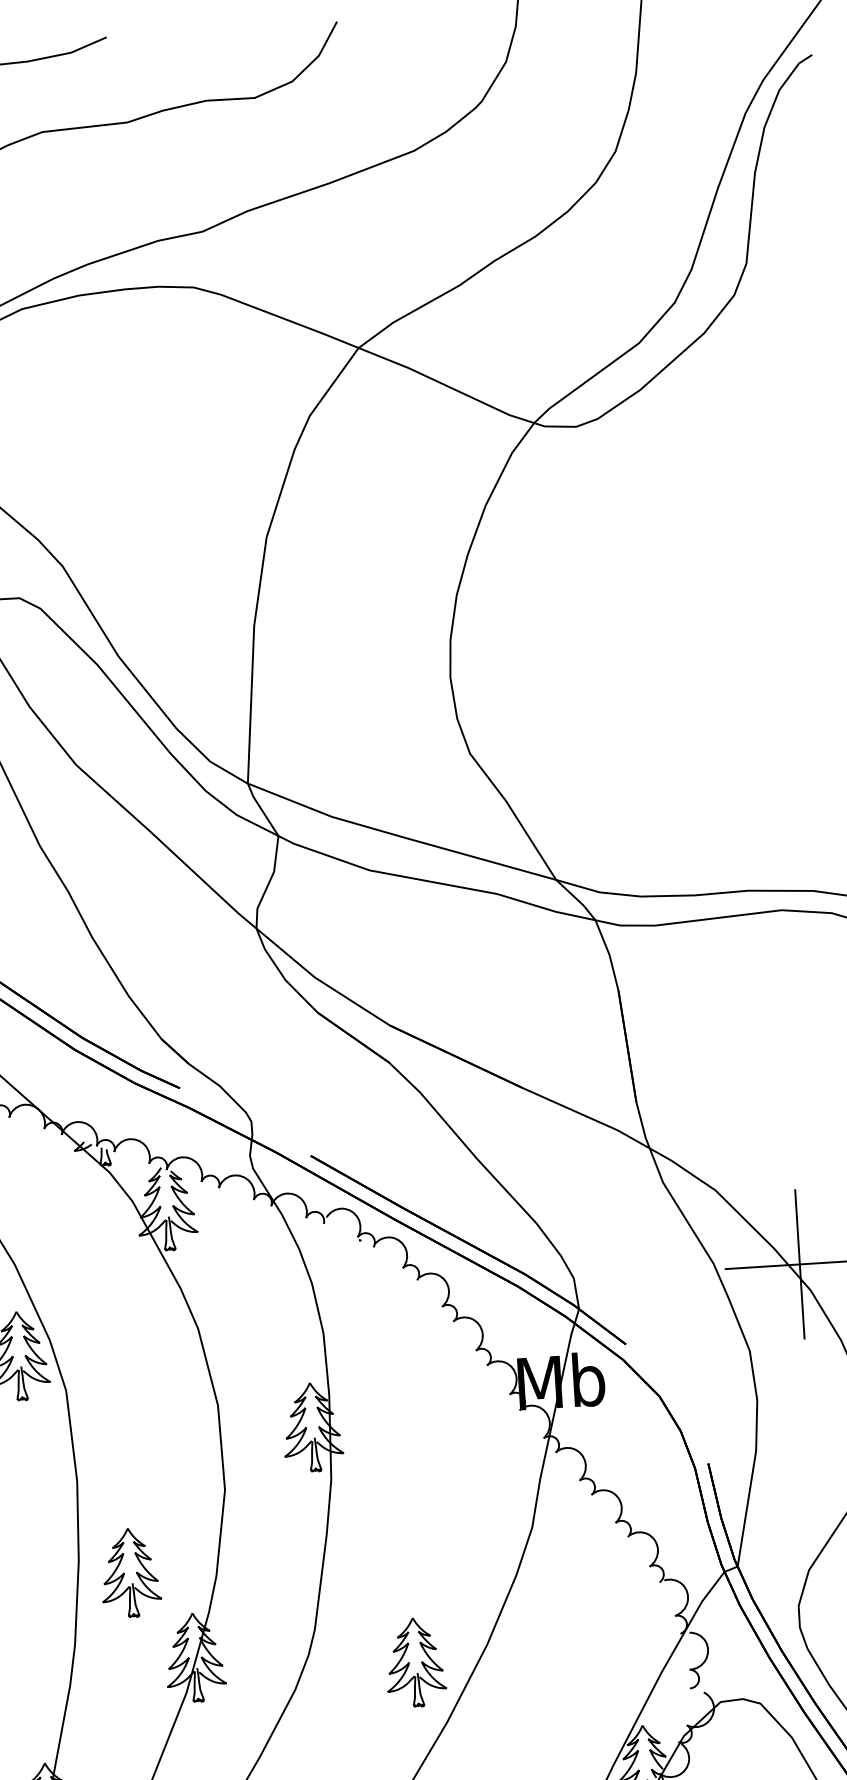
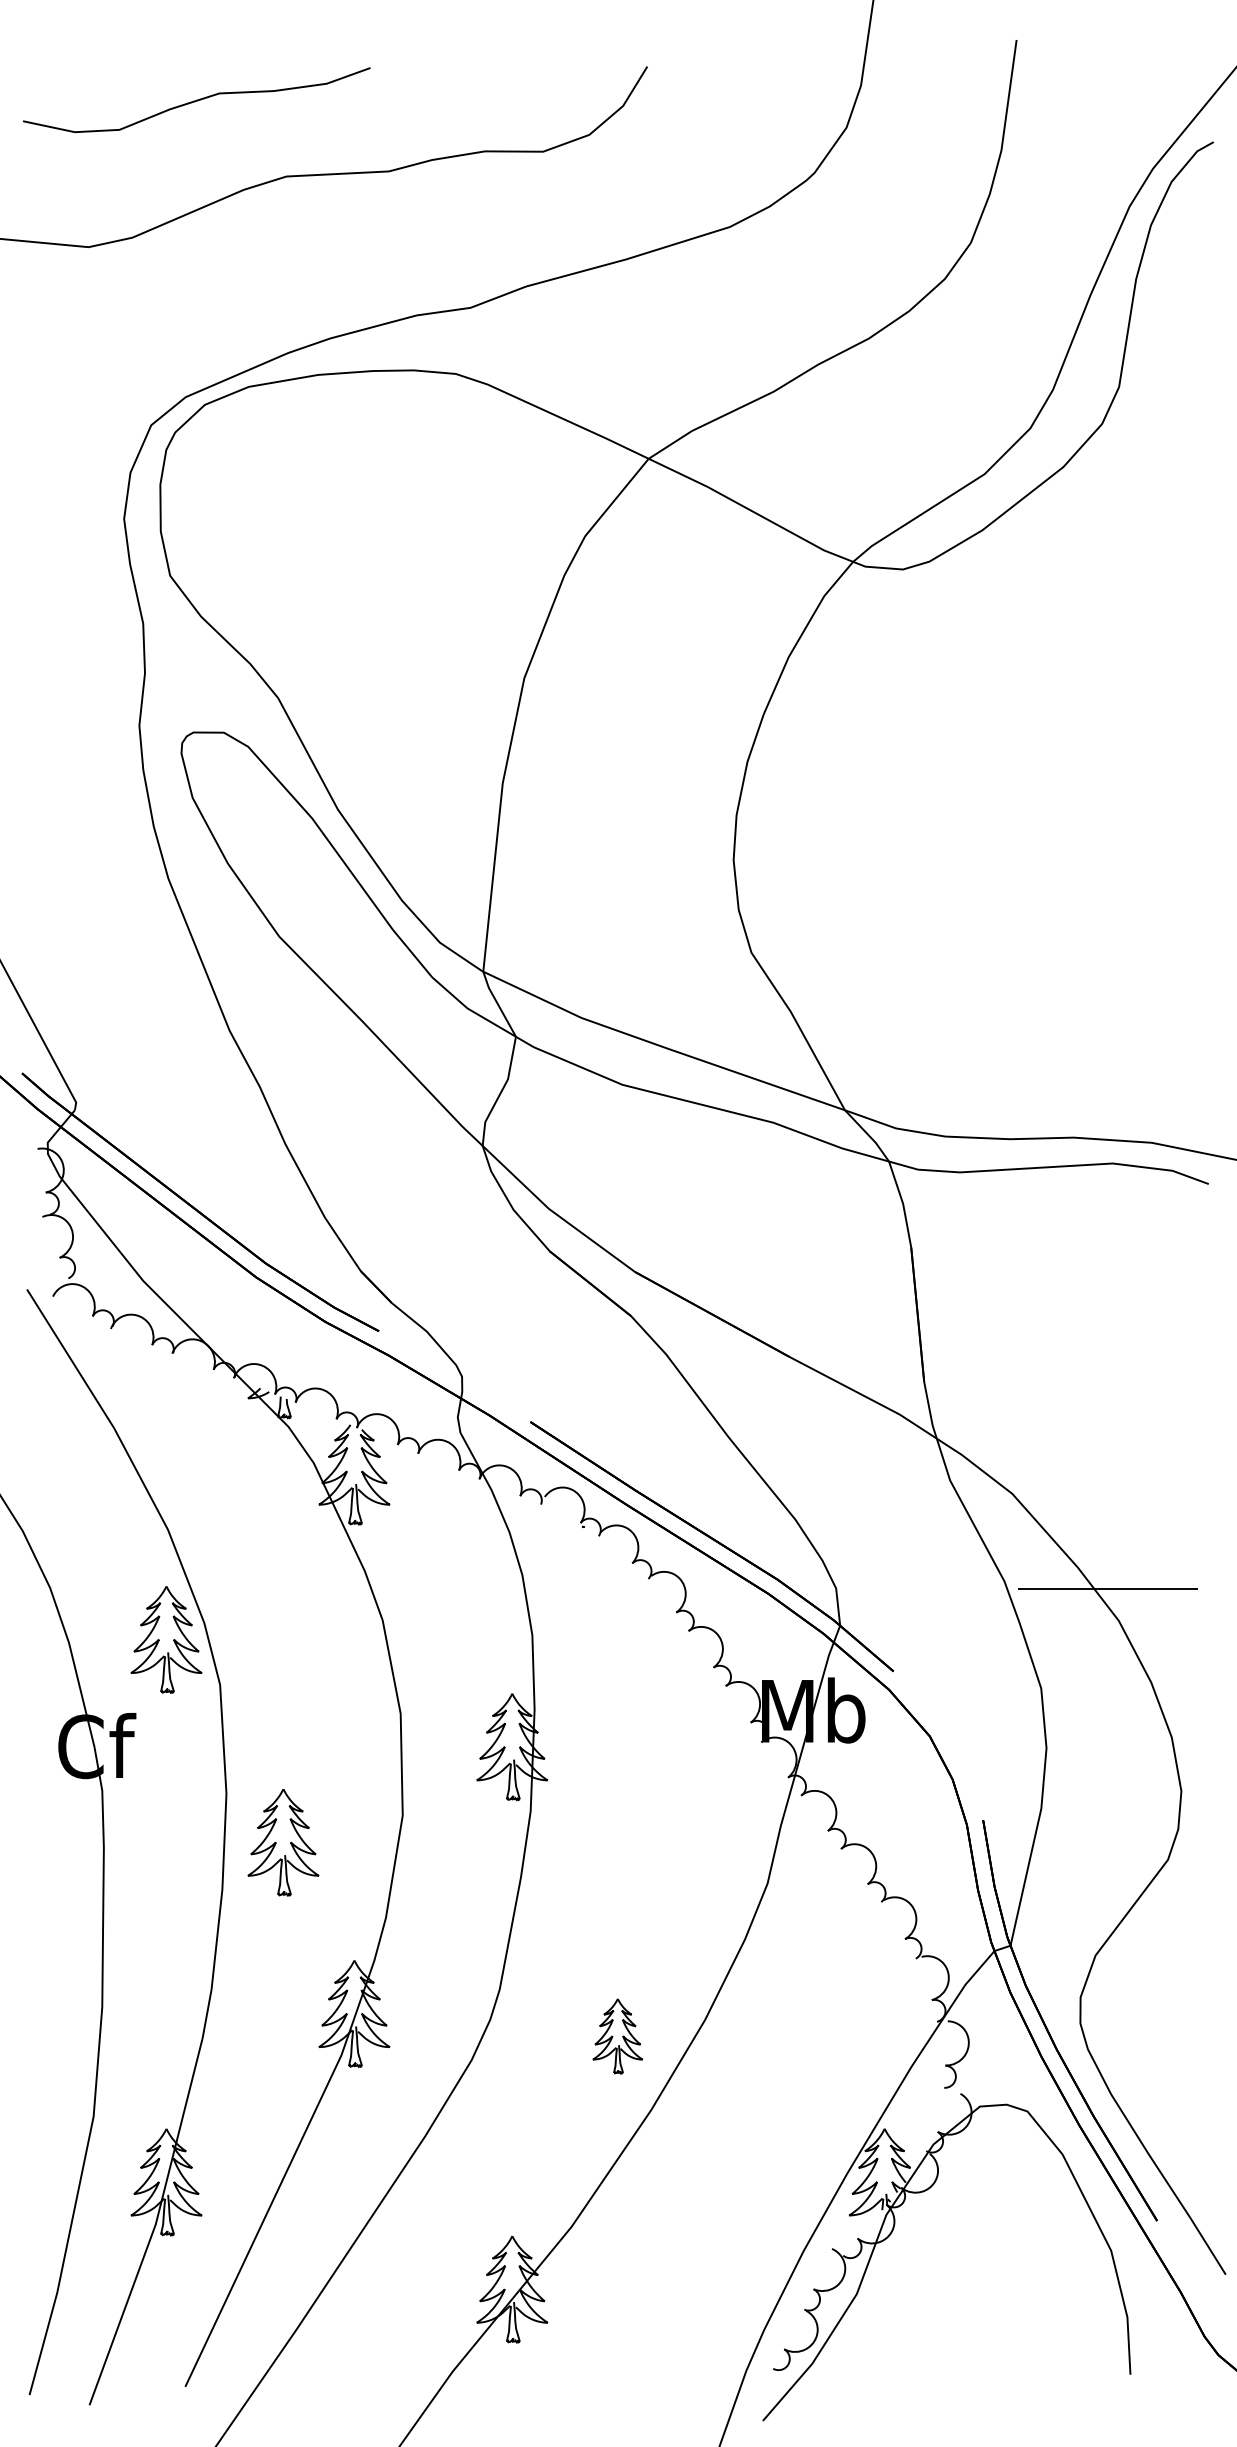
line: (799, 1264) -> (1107, 1588), removed
part: (130, 1572) -> (283, 1842), moved
part: (415, 1662) -> (617, 2036), size x0.7

